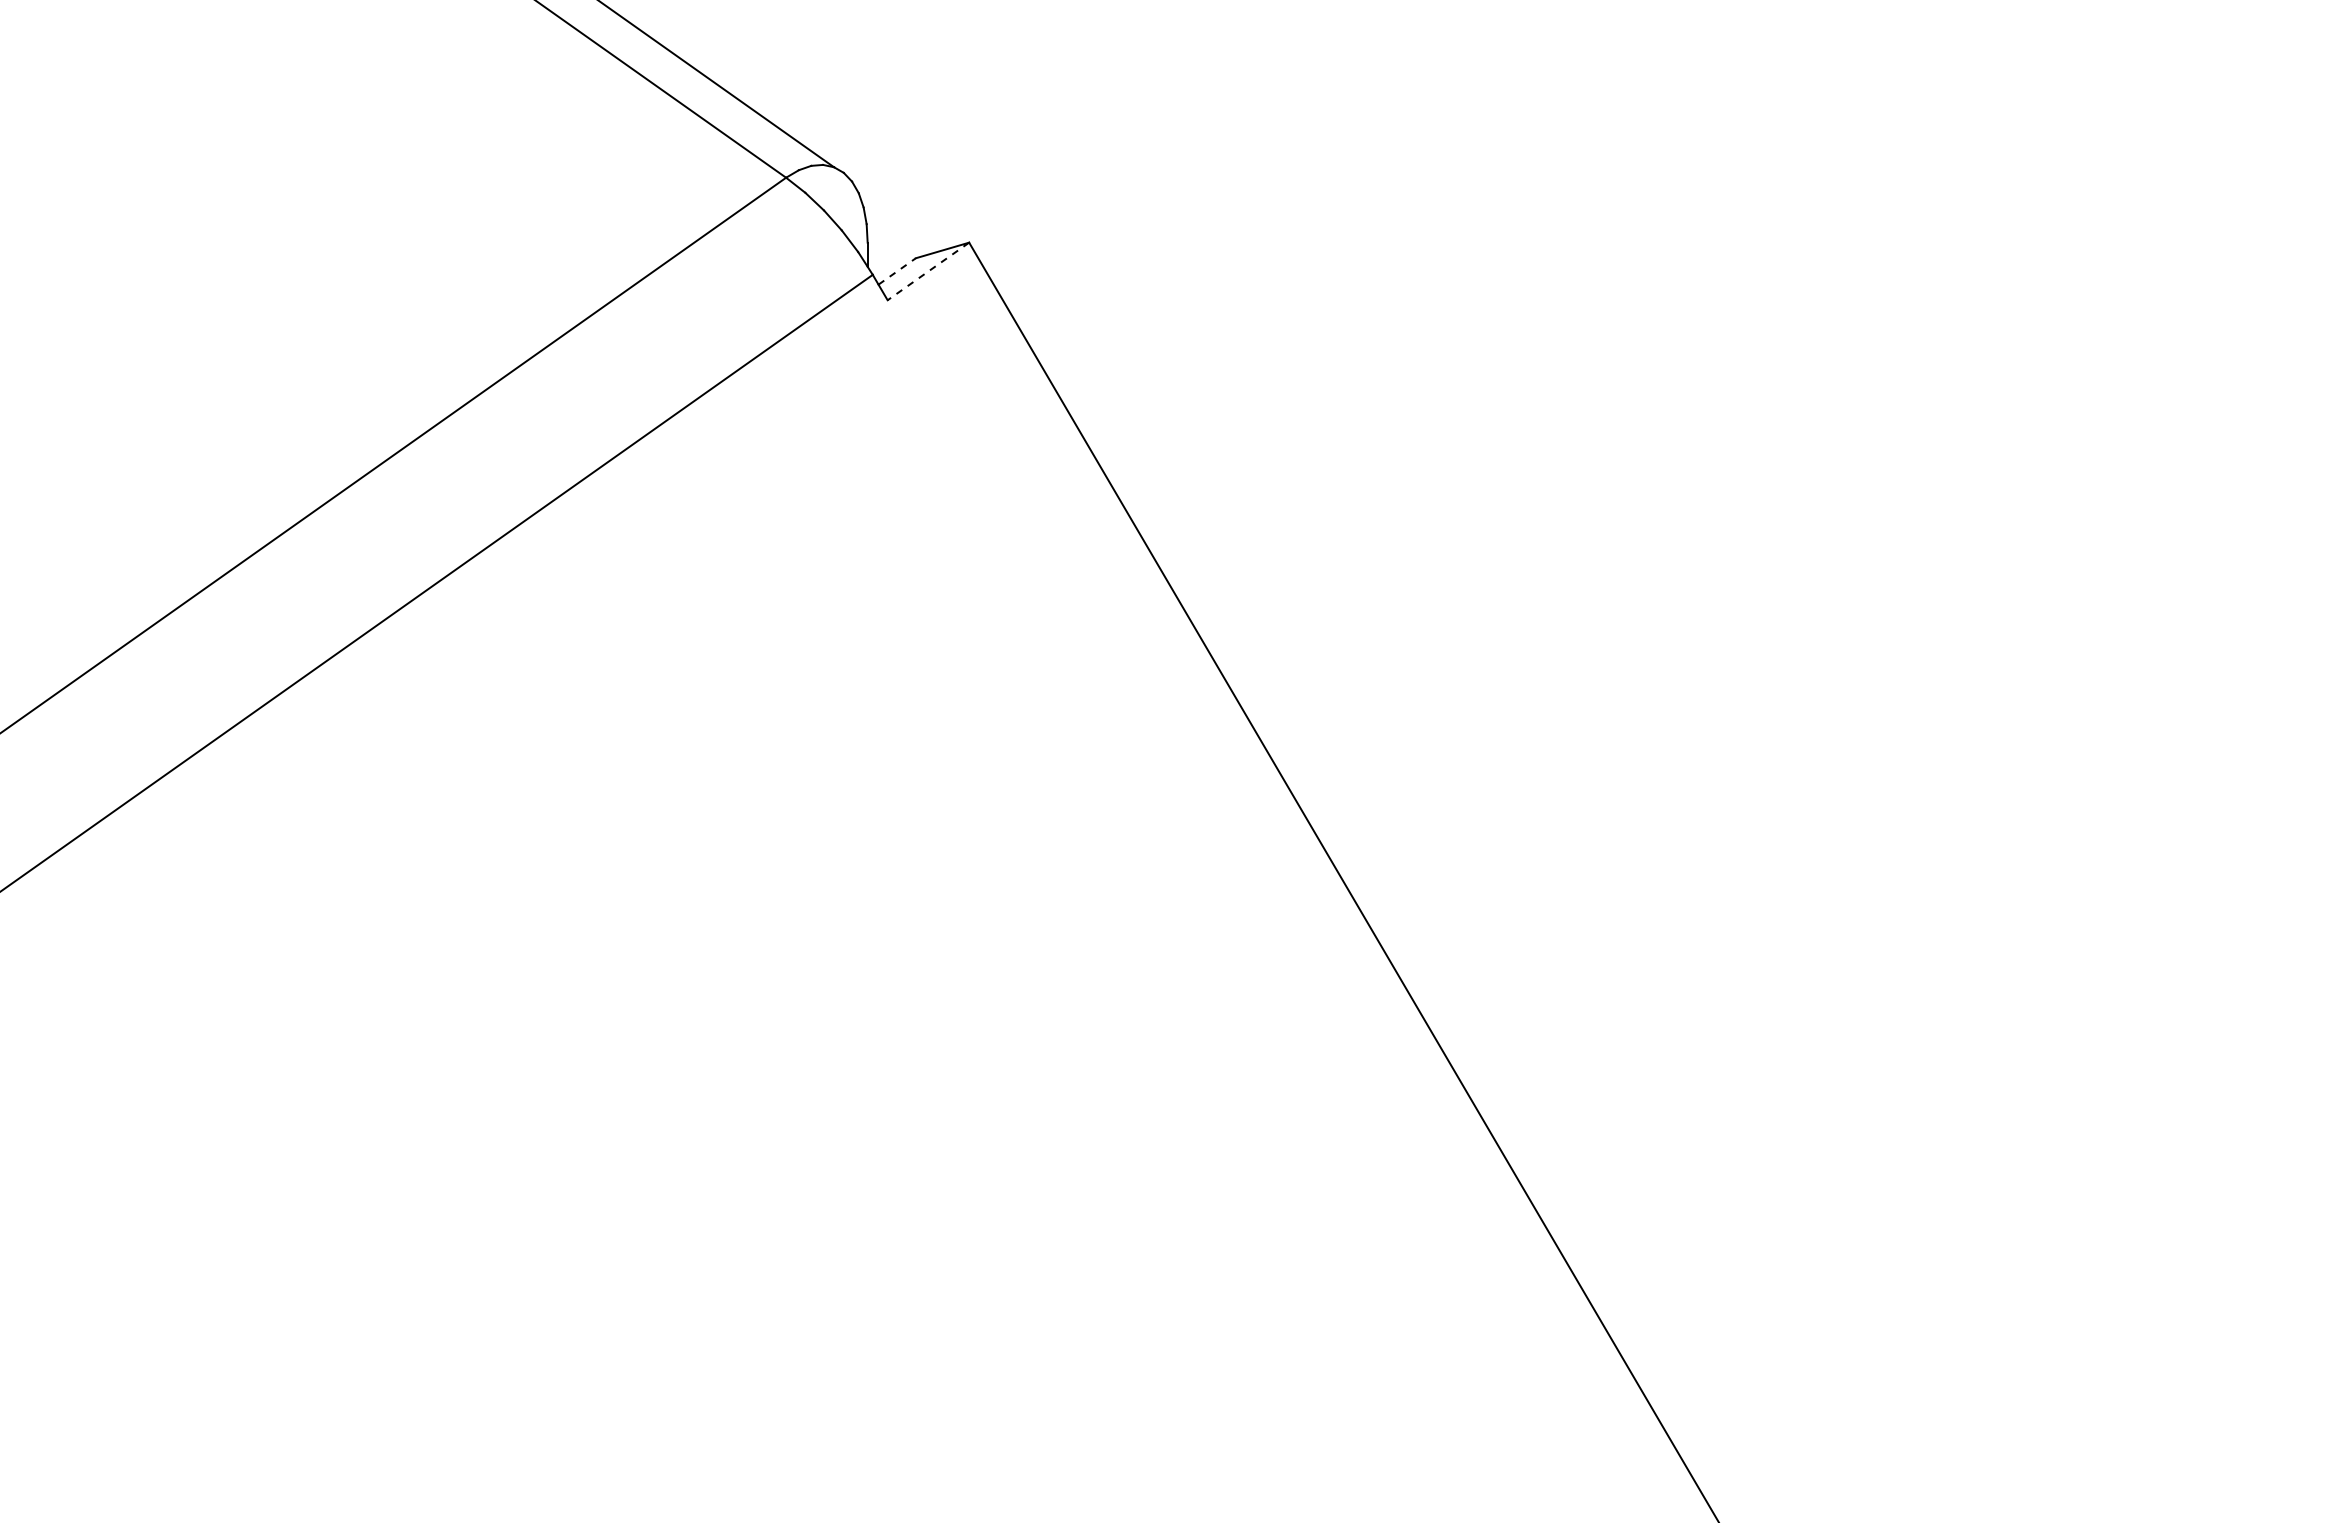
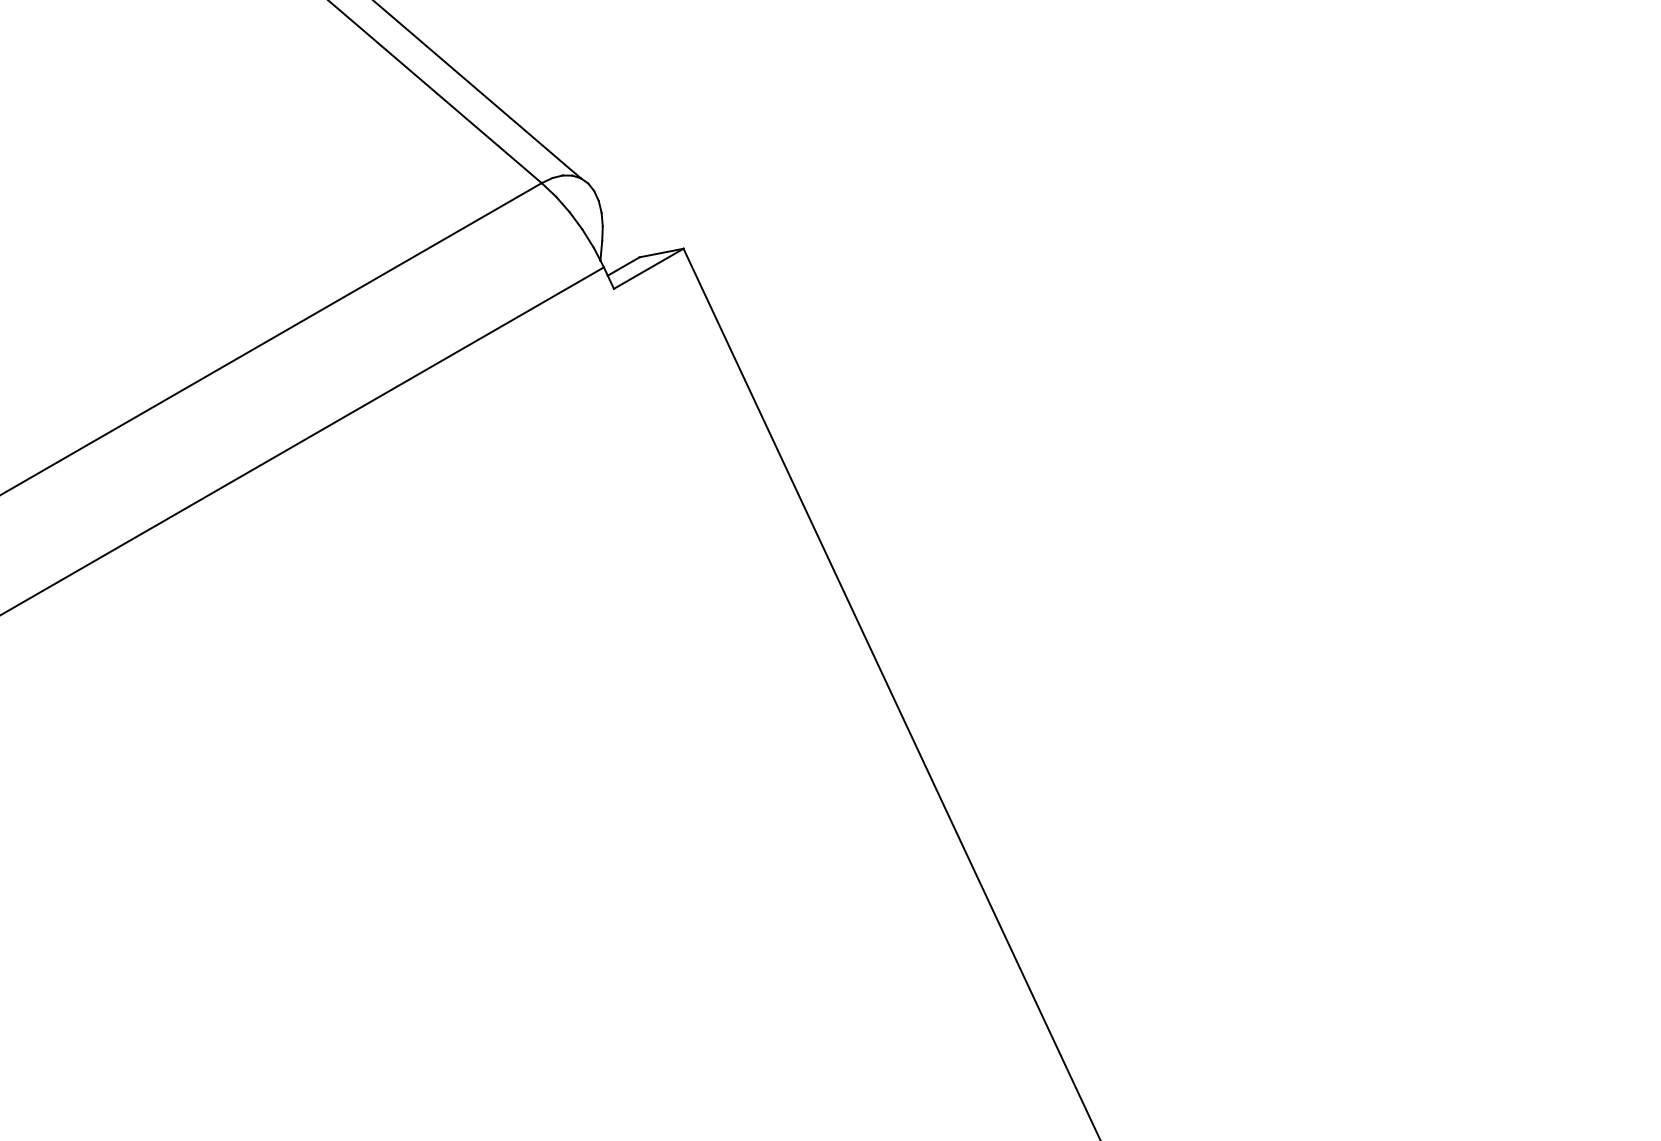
line: (897, 271) -> (623, 266), dashed -> solid
line: (928, 271) -> (648, 268), dashed -> solid

